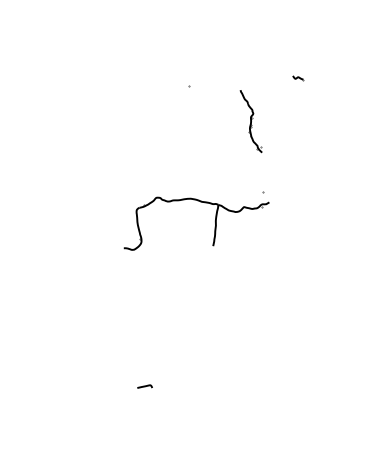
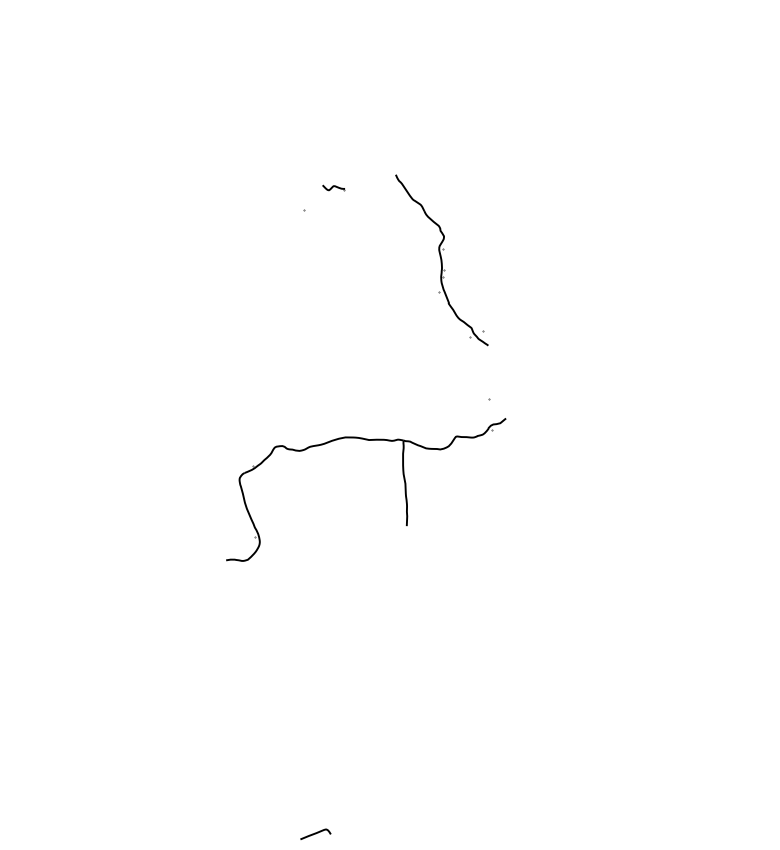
part: (298, 78) -> (334, 188), moved
part: (251, 121) -> (442, 260), size x1.43

